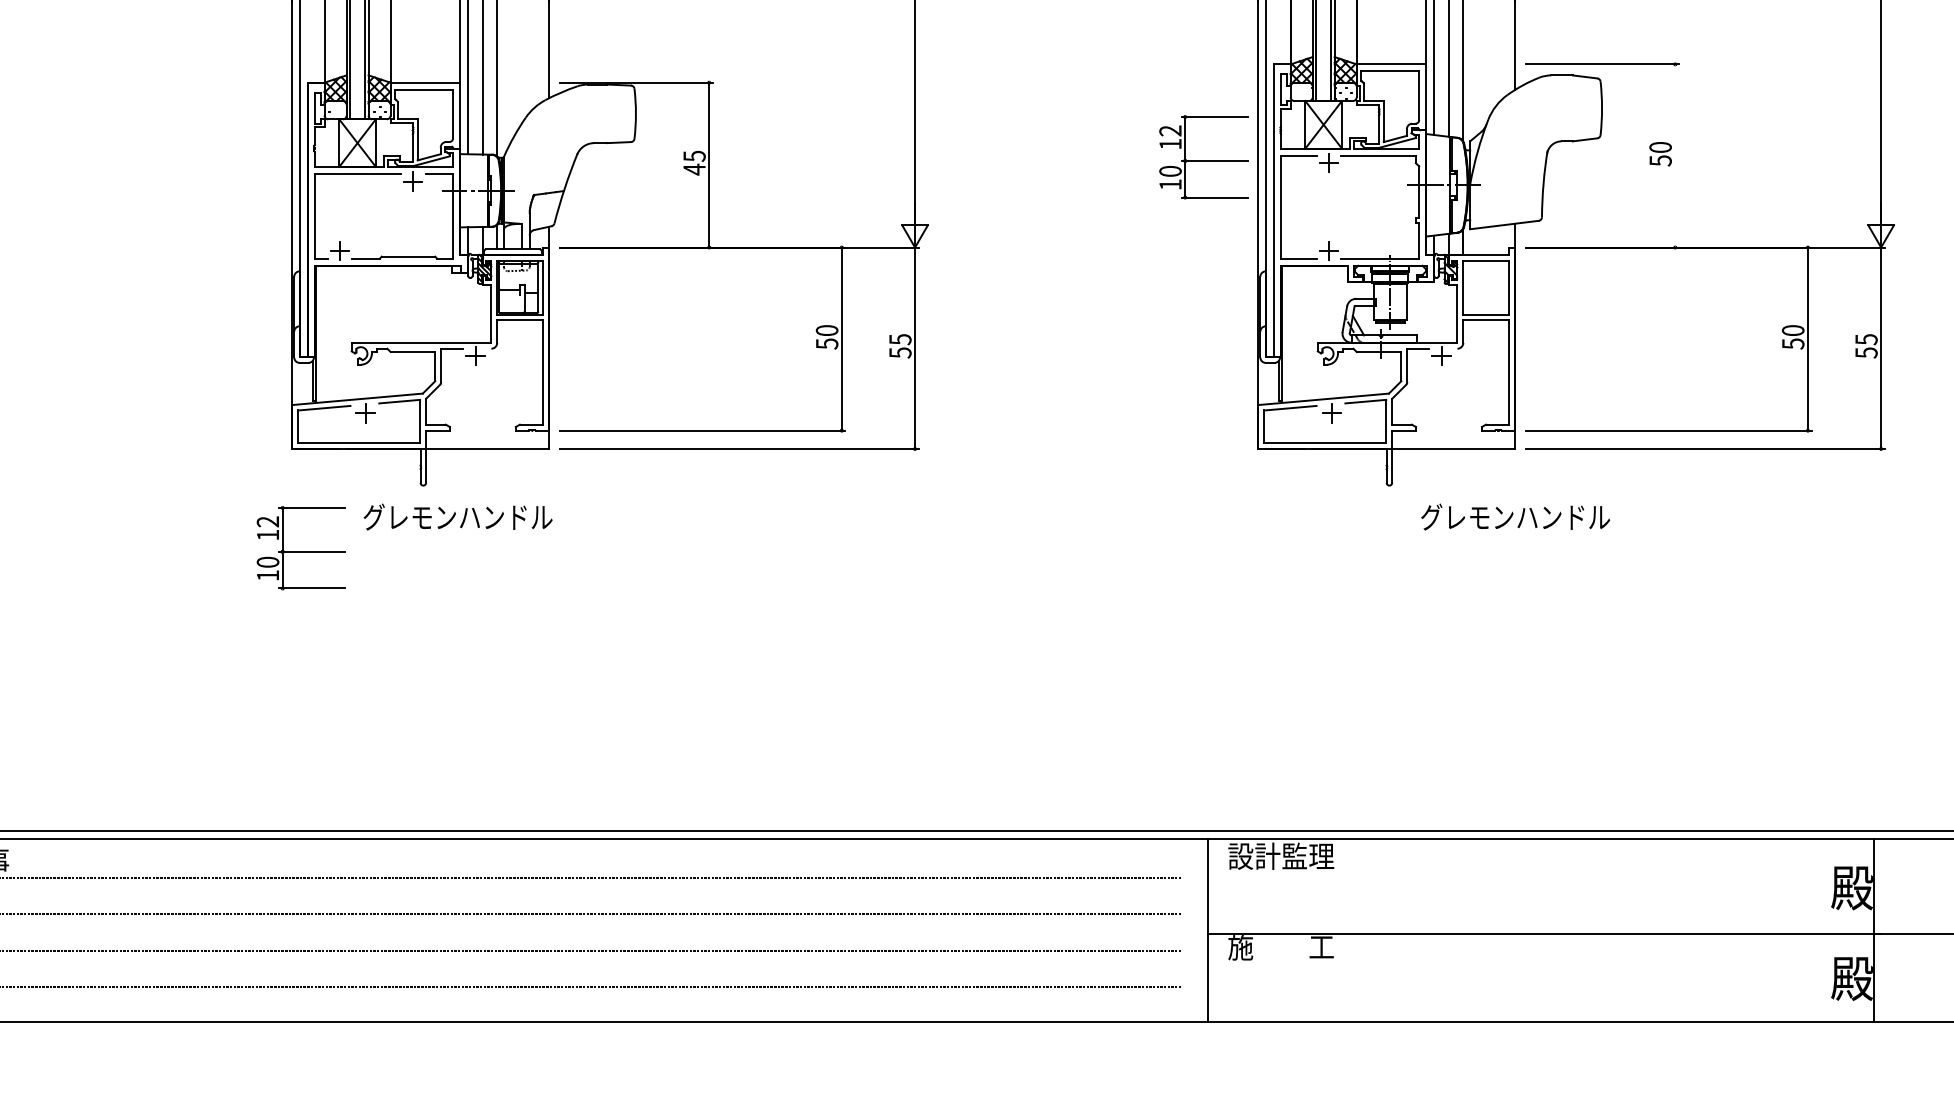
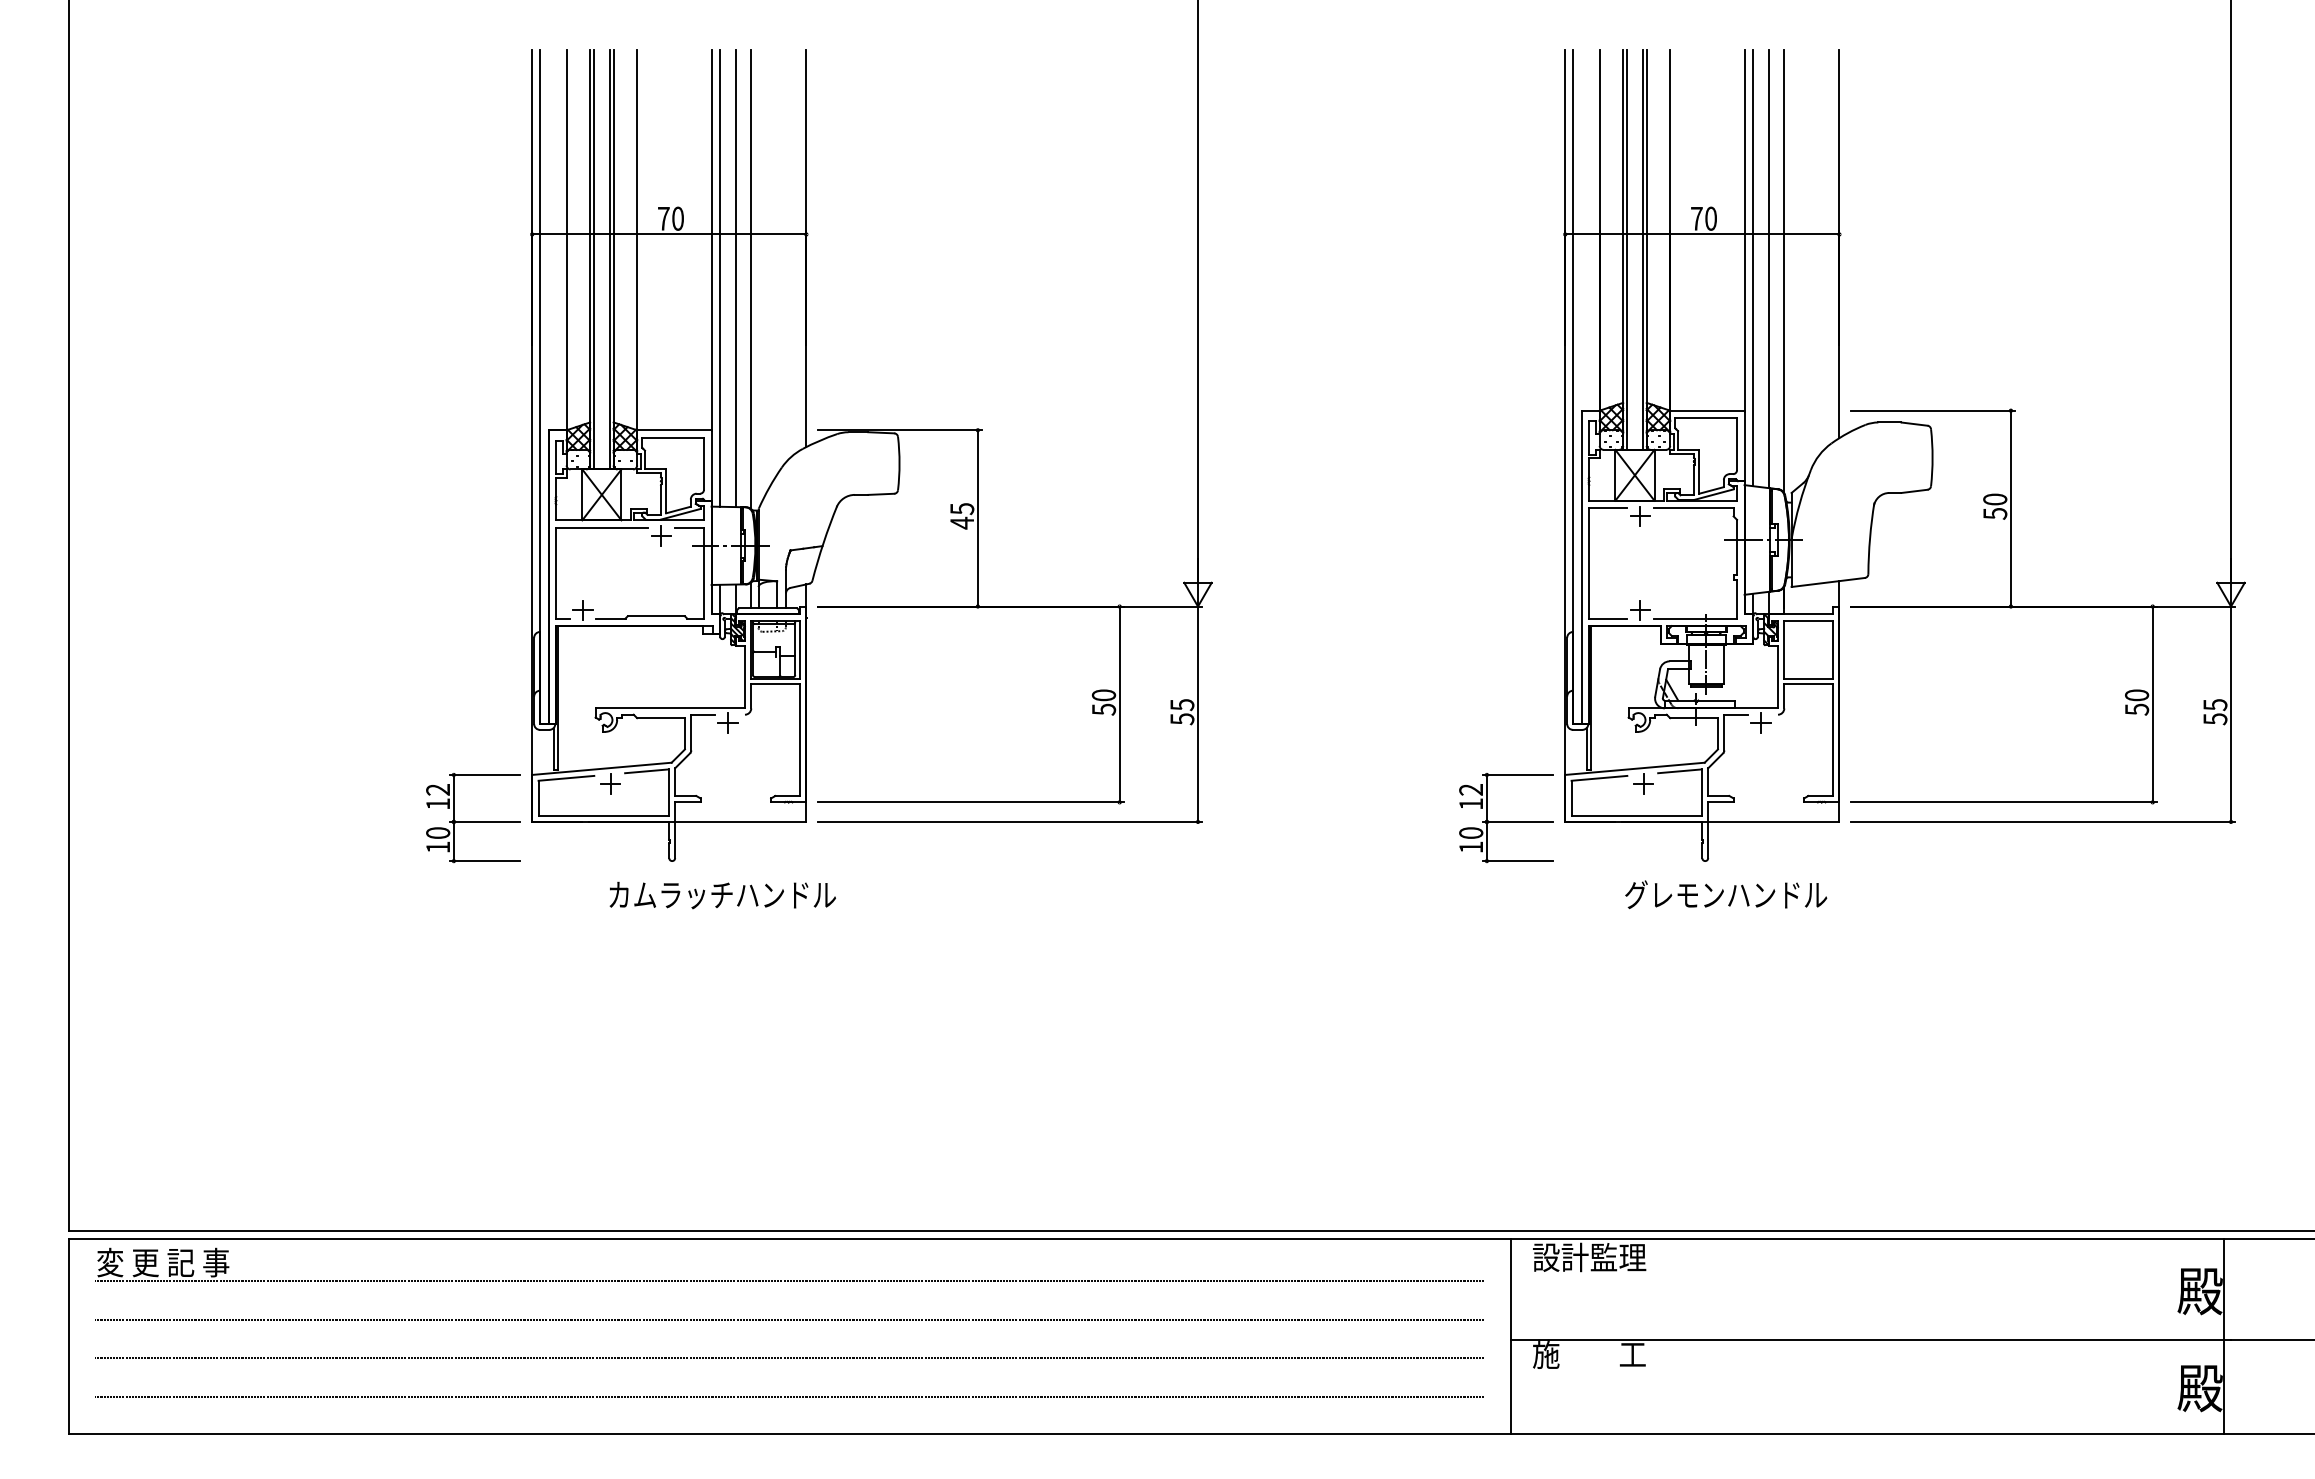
line: (1674, 155) -> (2010, 508), added
part: (1203, 157) -> (1506, 818), moved
text: (469, 516) -> (721, 894), グレモンハンドル -> カムラッチハンドル
text: (1515, 516) -> (1726, 894), moved
part: (301, 548) -> (473, 818), moved

